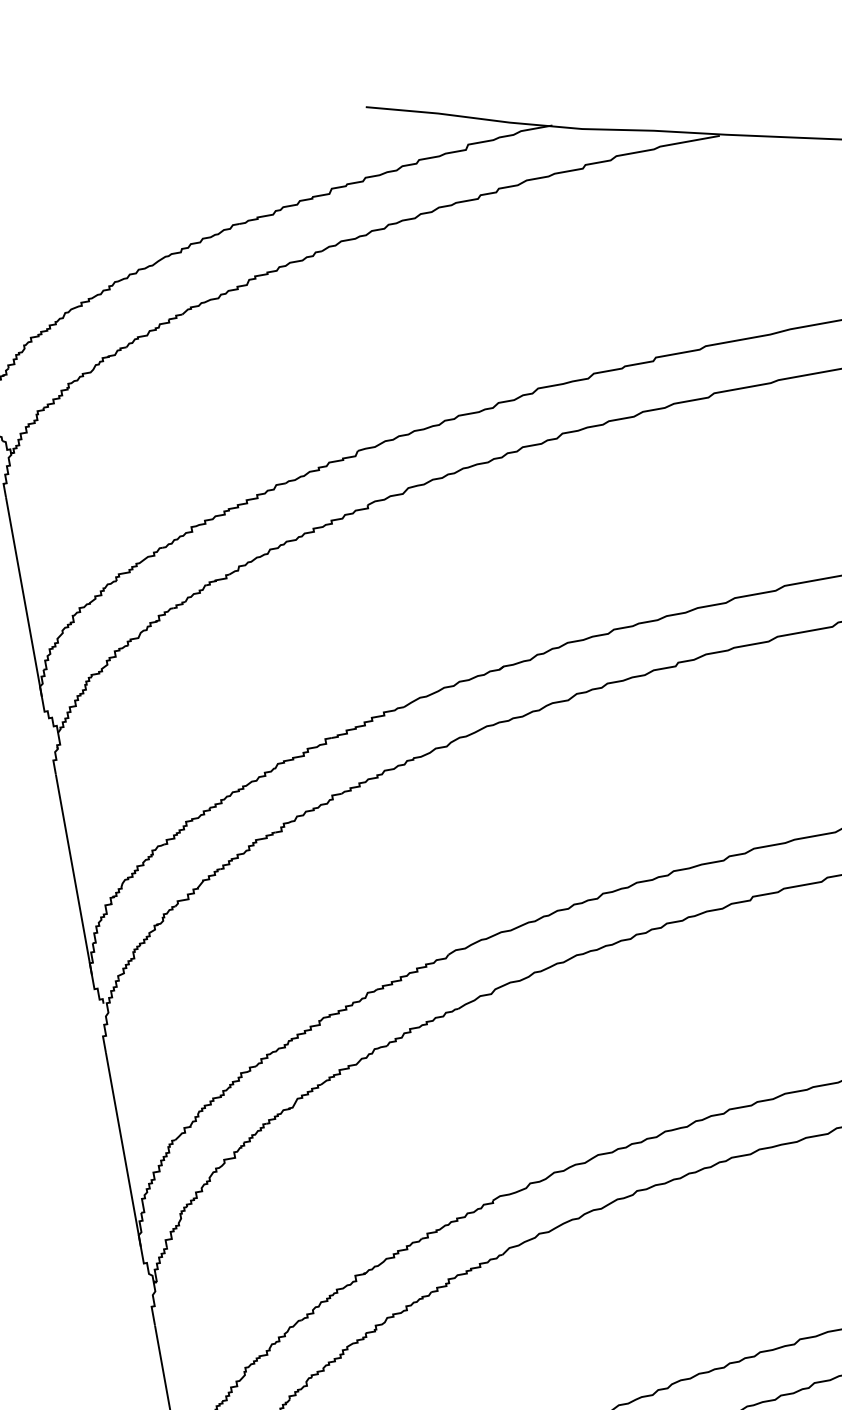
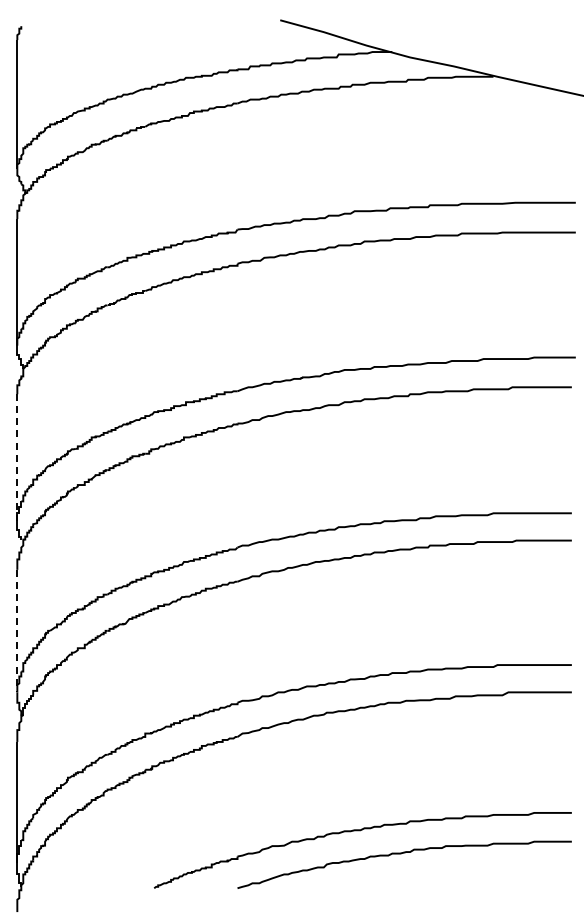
line: (74, 876) -> (17, 458), solid -> dashed
line: (123, 1150) -> (17, 631), solid -> dashed

